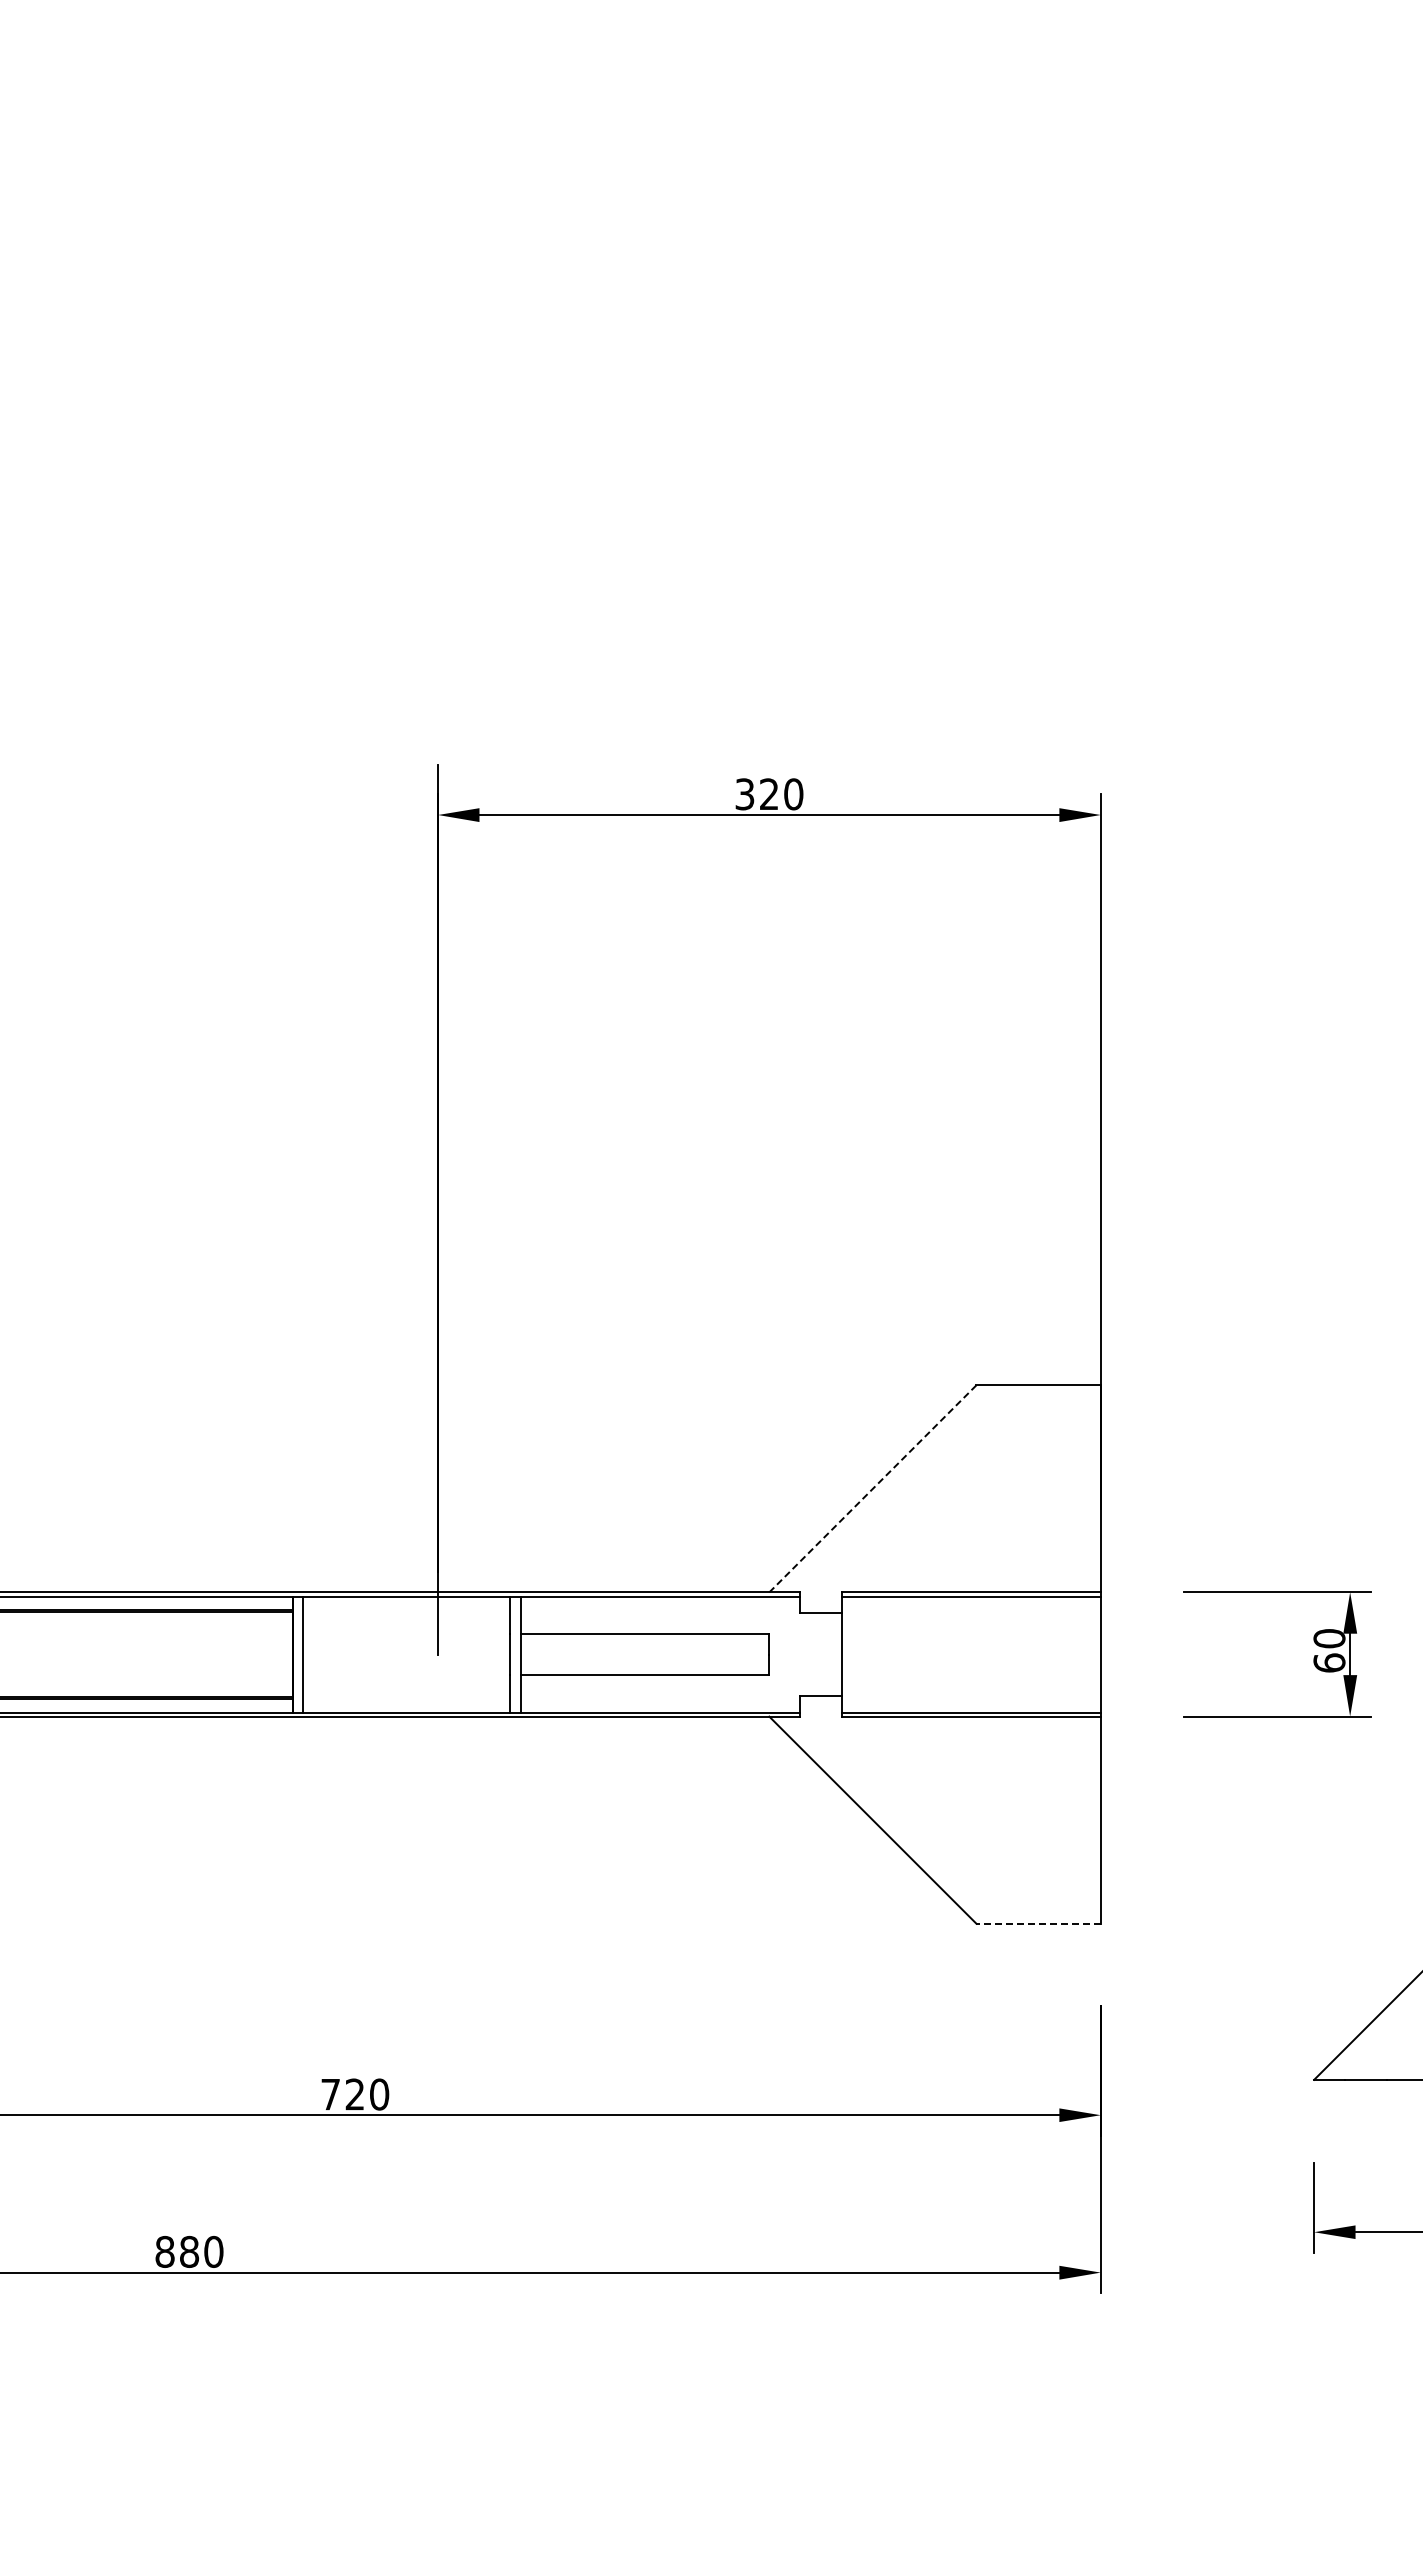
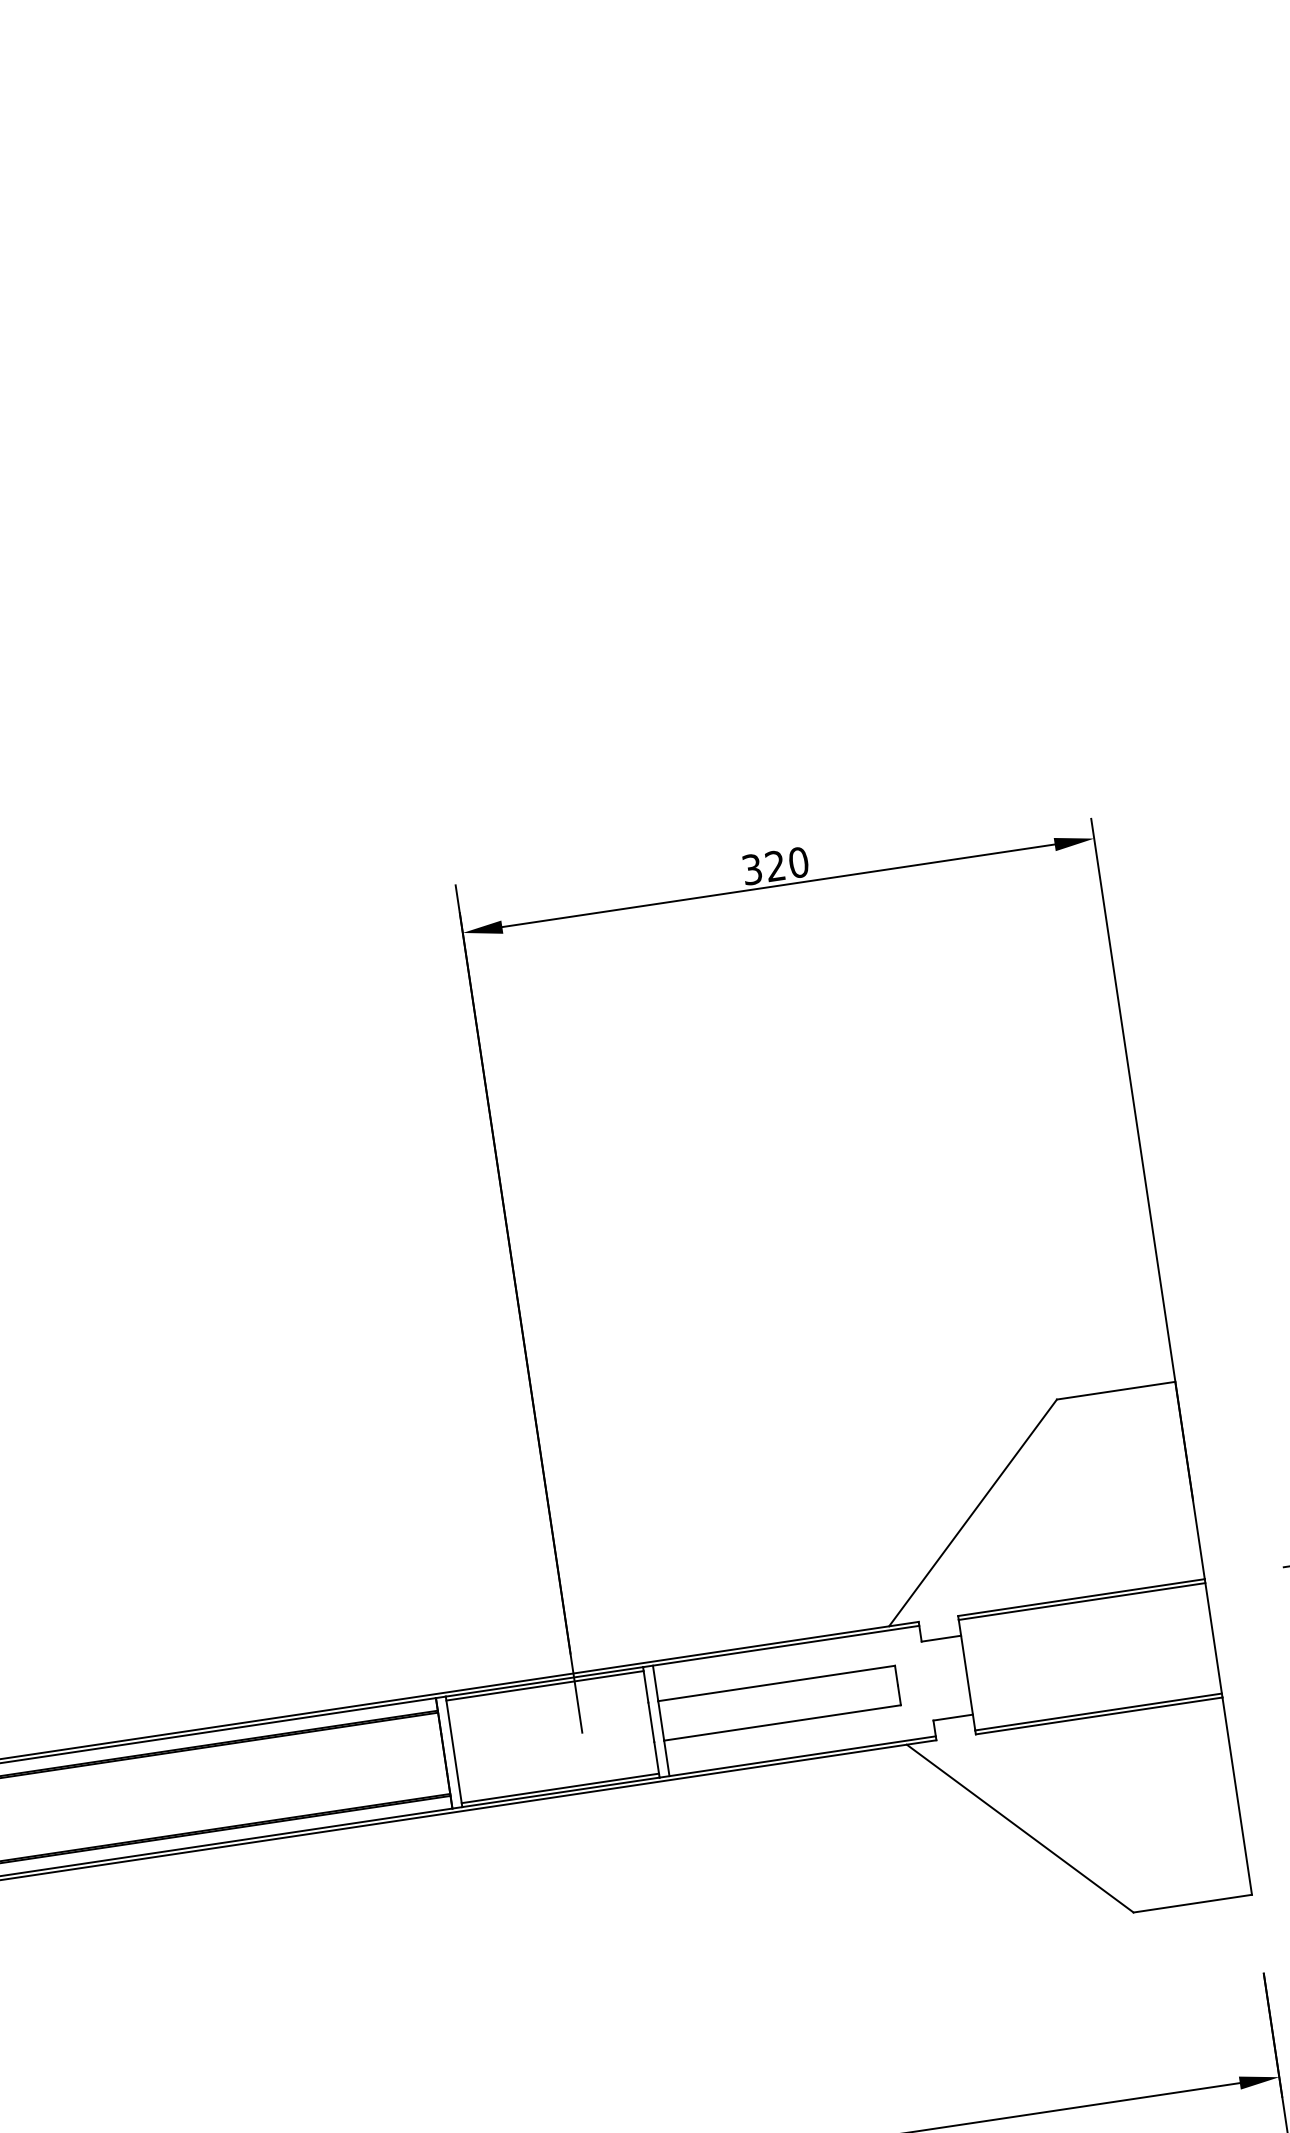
line: (872, 1489) -> (972, 1513), dashed -> solid
line: (406, 1600) -> (544, 1685), added
line: (406, 1708) -> (560, 1788), added
line: (1038, 1923) -> (1192, 1903), dashed -> solid

